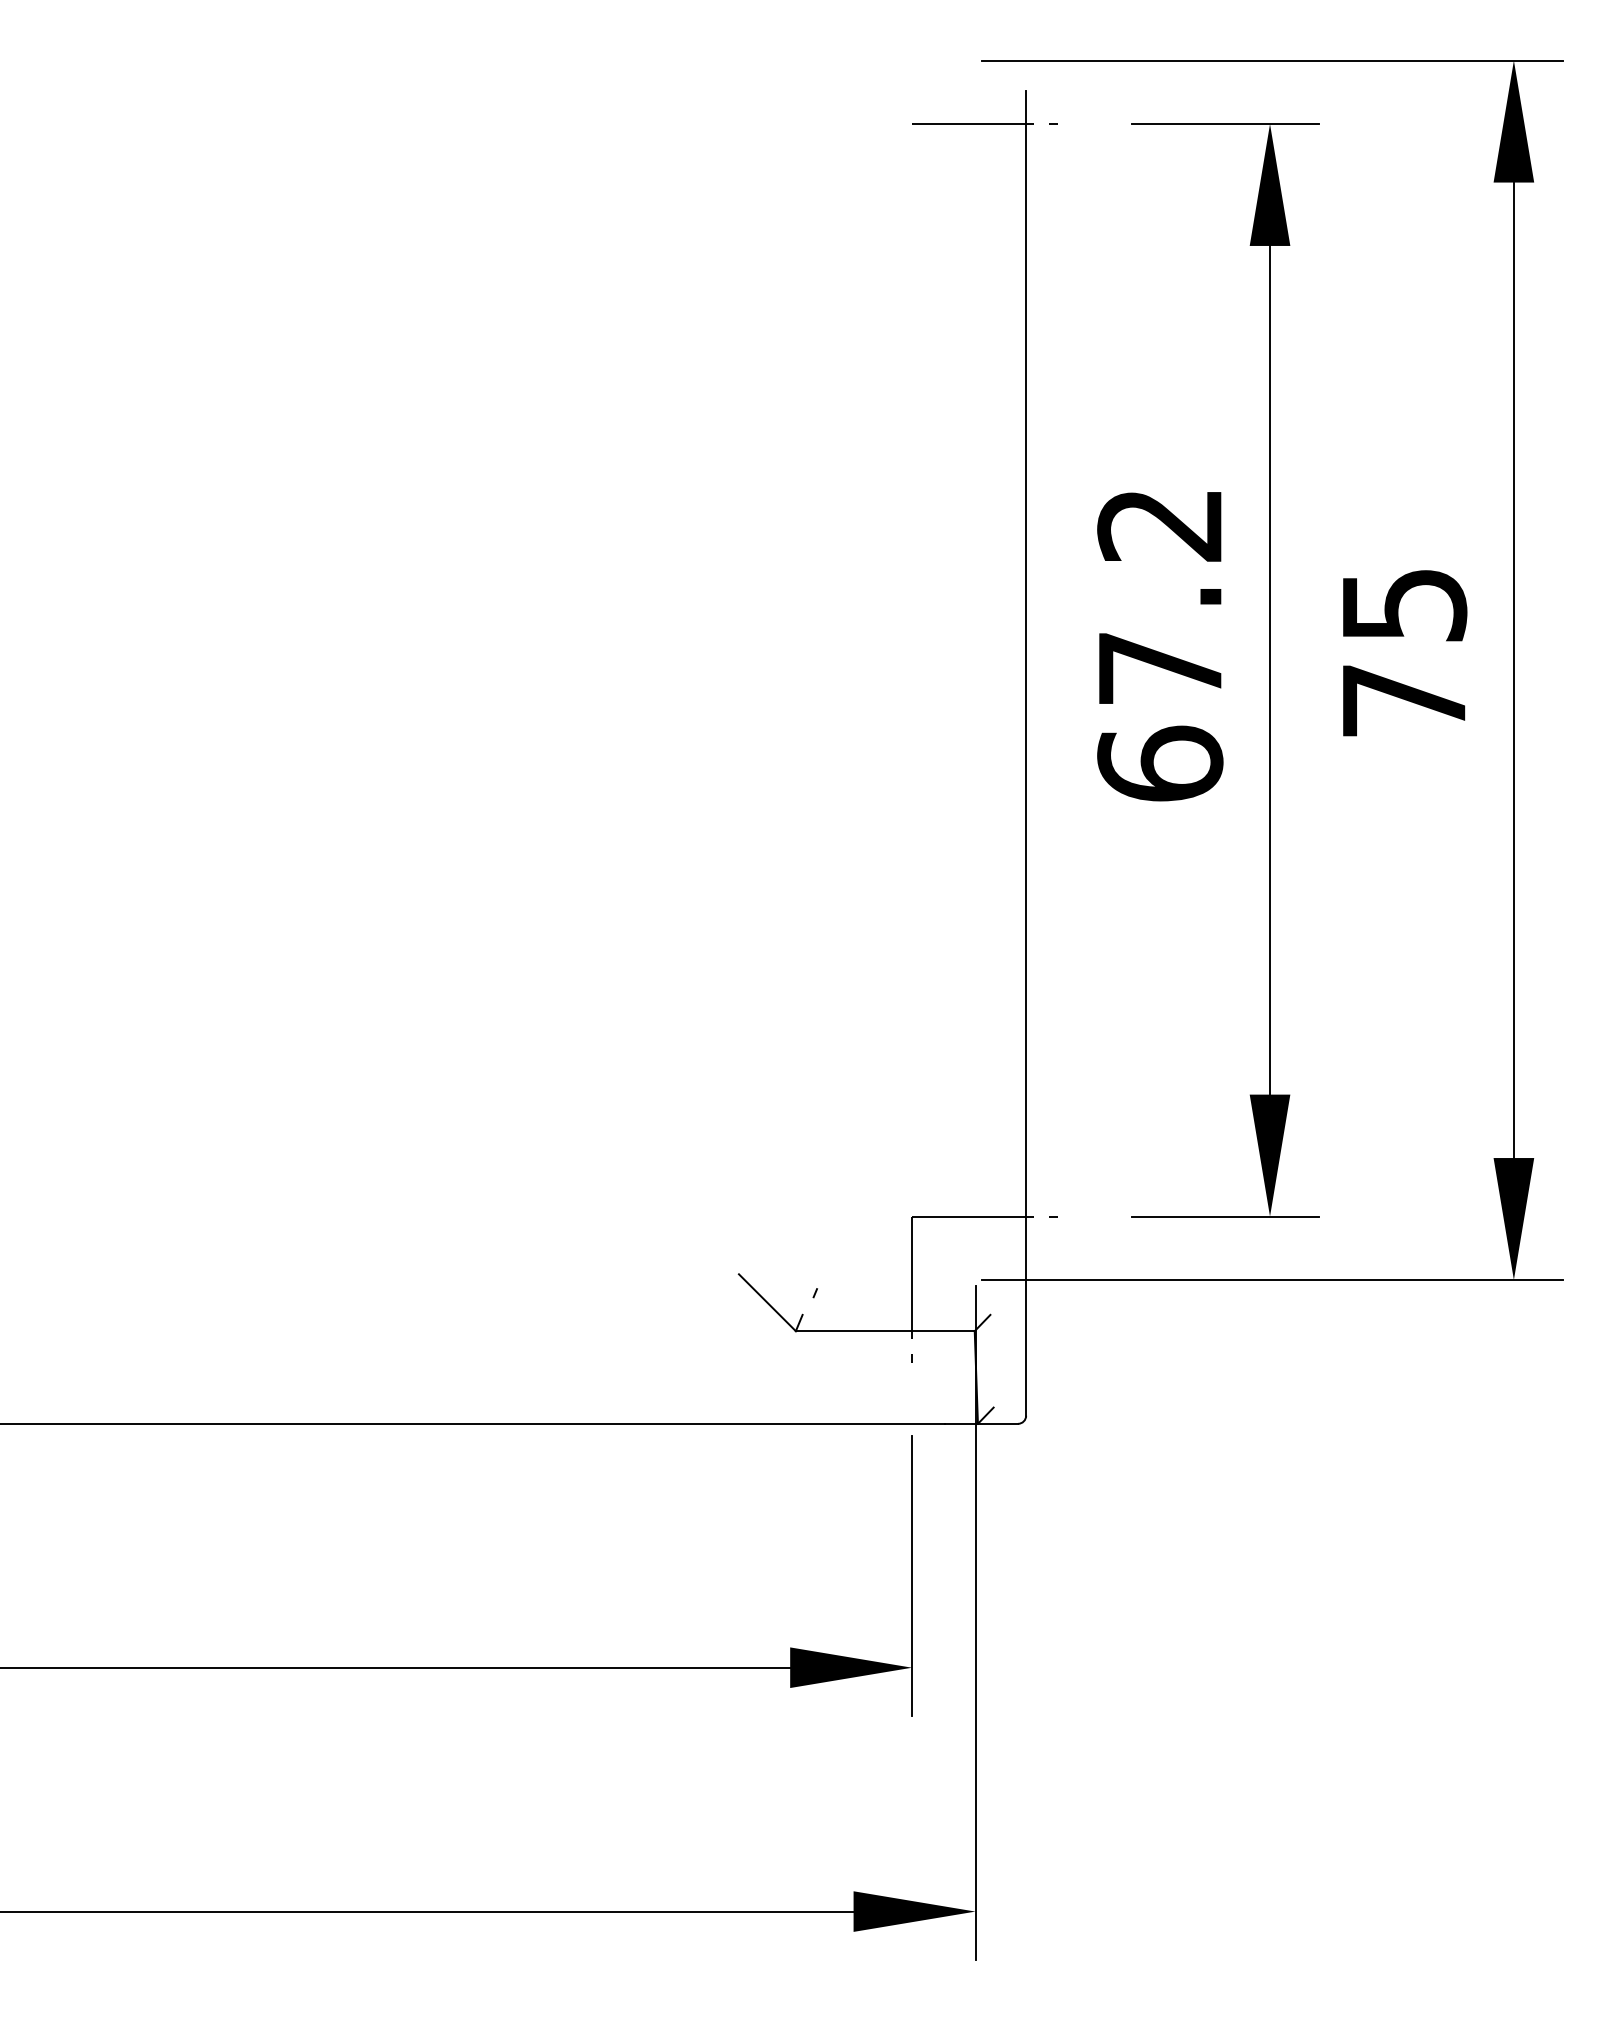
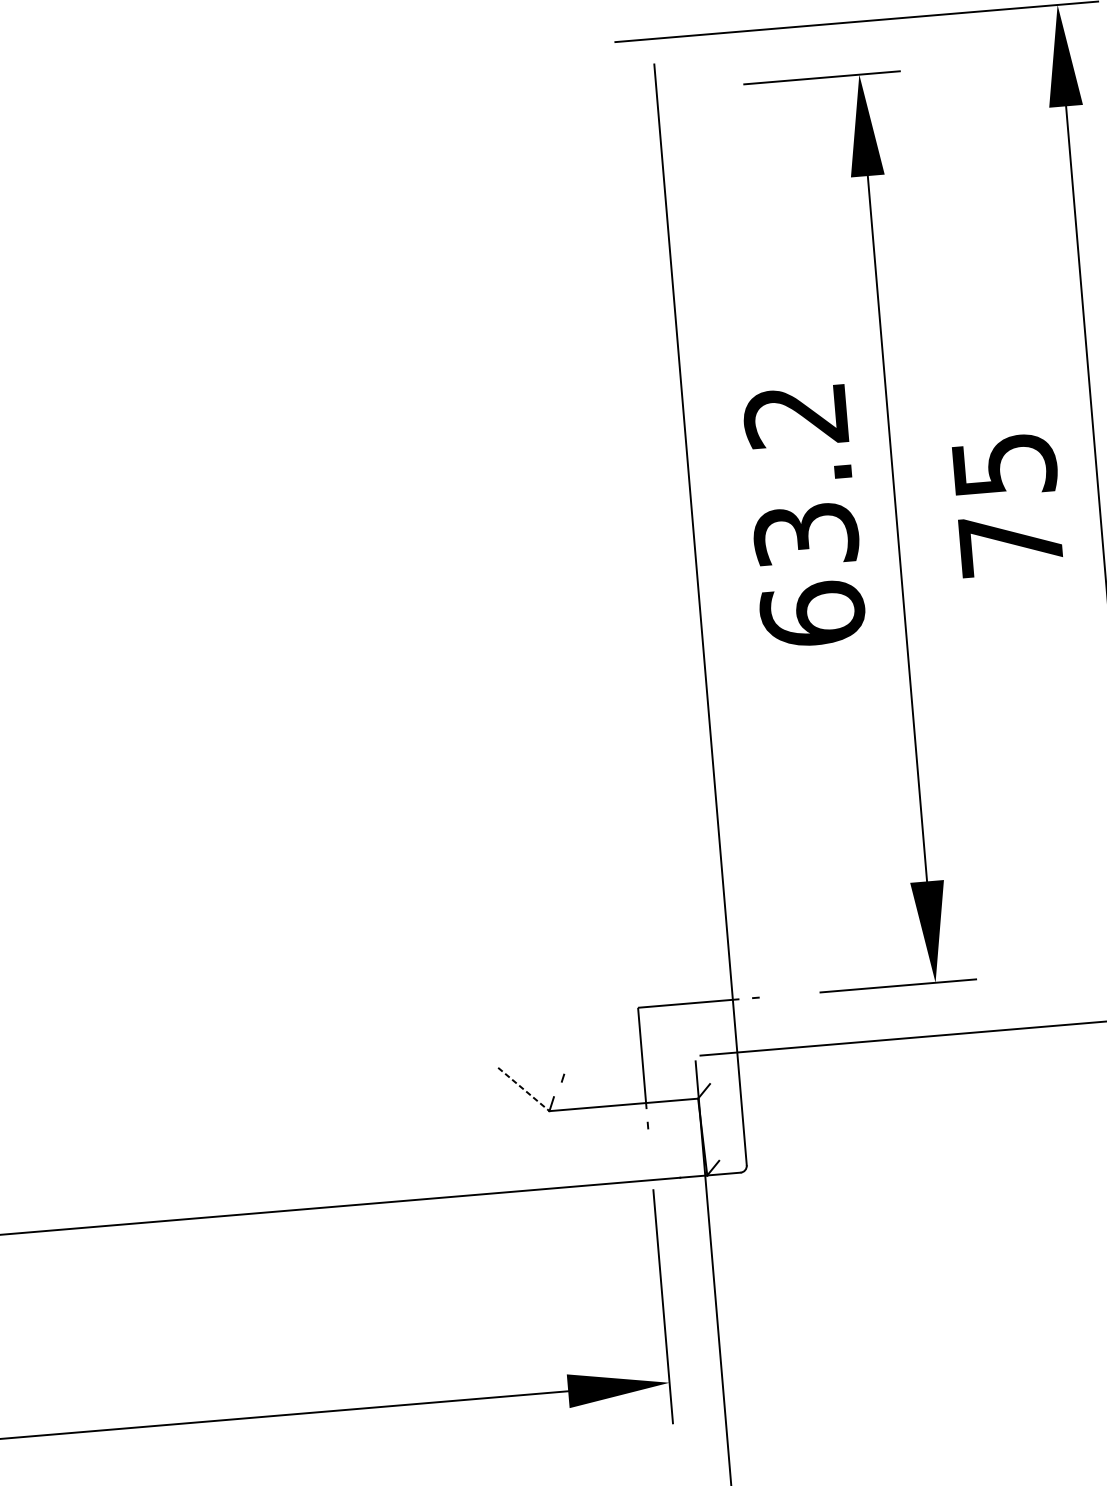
line: (985, 124) -> (622, 94), removed
text: (1160, 668) -> (806, 534), 67.2 -> 63.2
line: (767, 1303) -> (523, 1090), solid -> dashed

